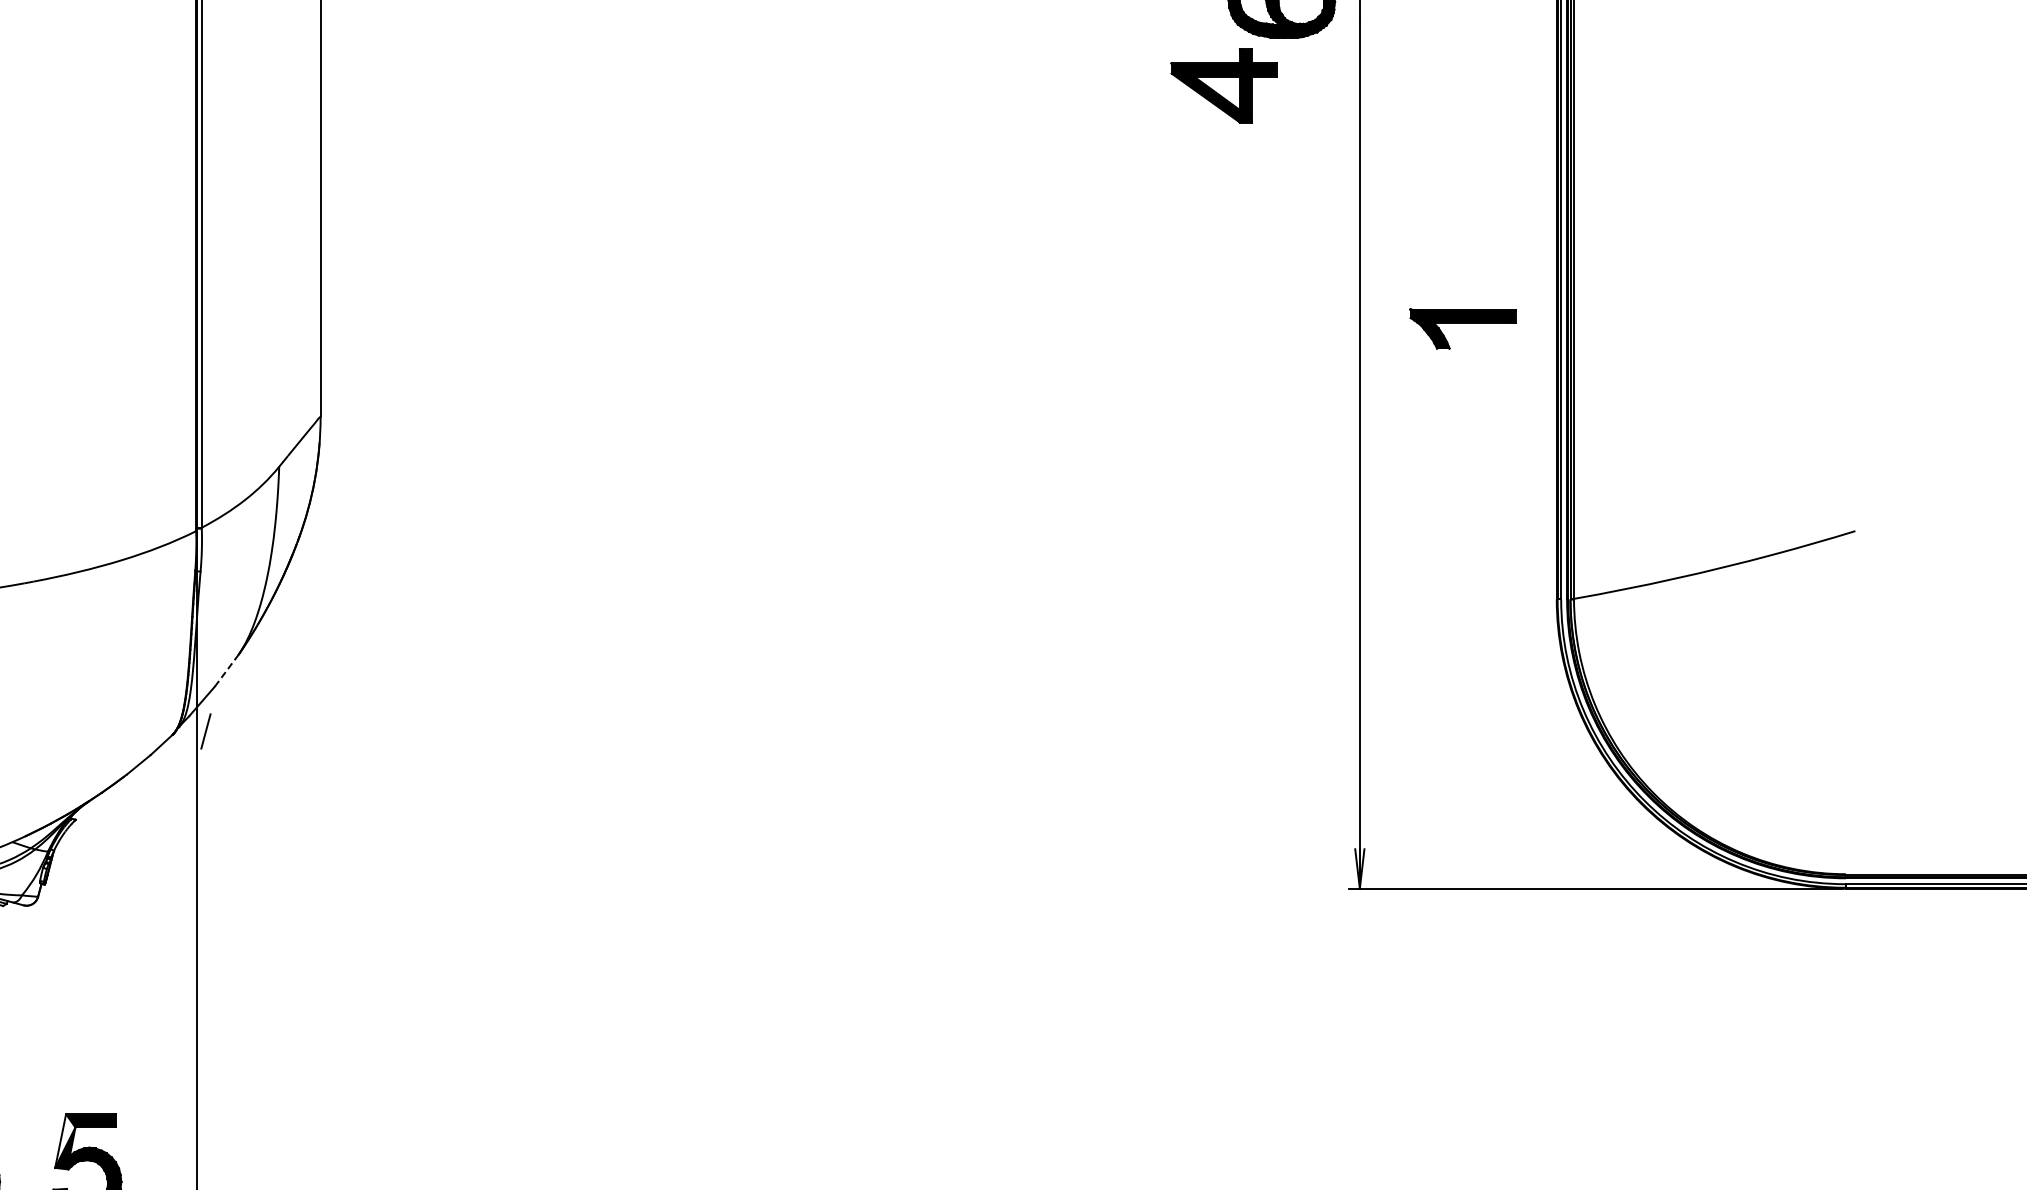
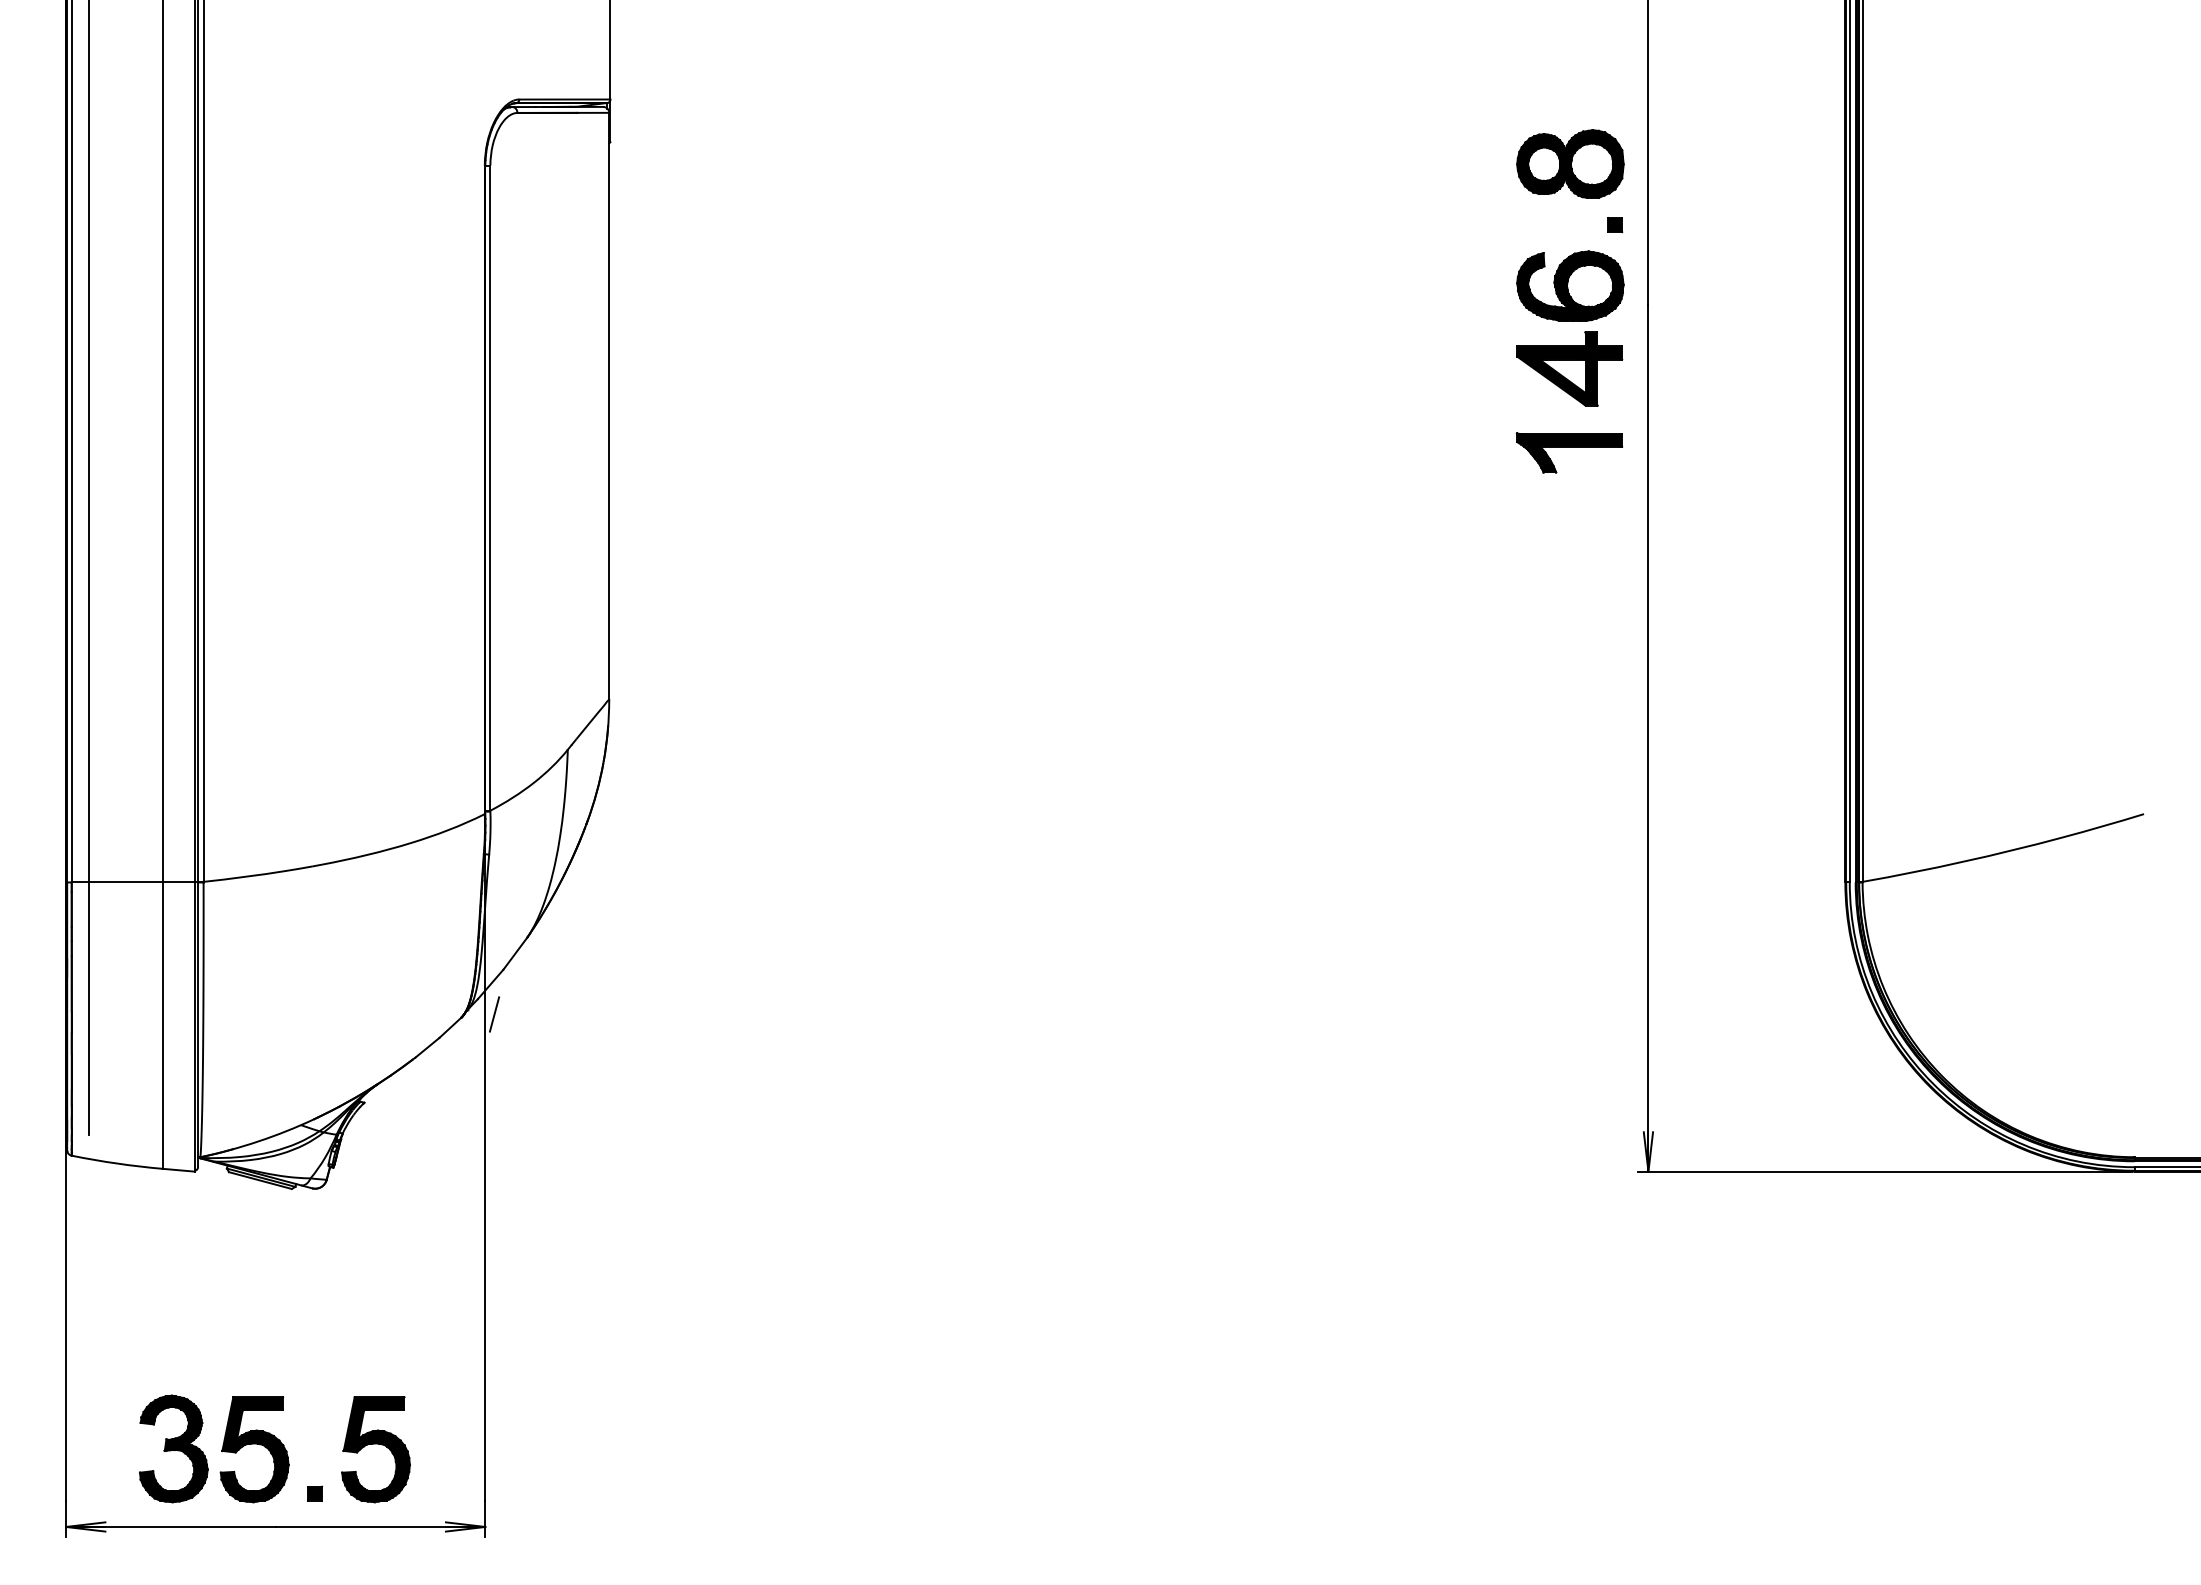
part: (1223, 85) -> (1569, 368), moved
part: (1462, 328) -> (1569, 452), moved
line: (226, 670) -> (515, 953), dashed -> solid
fill: (64, 1140) -> (353, 1423), added

